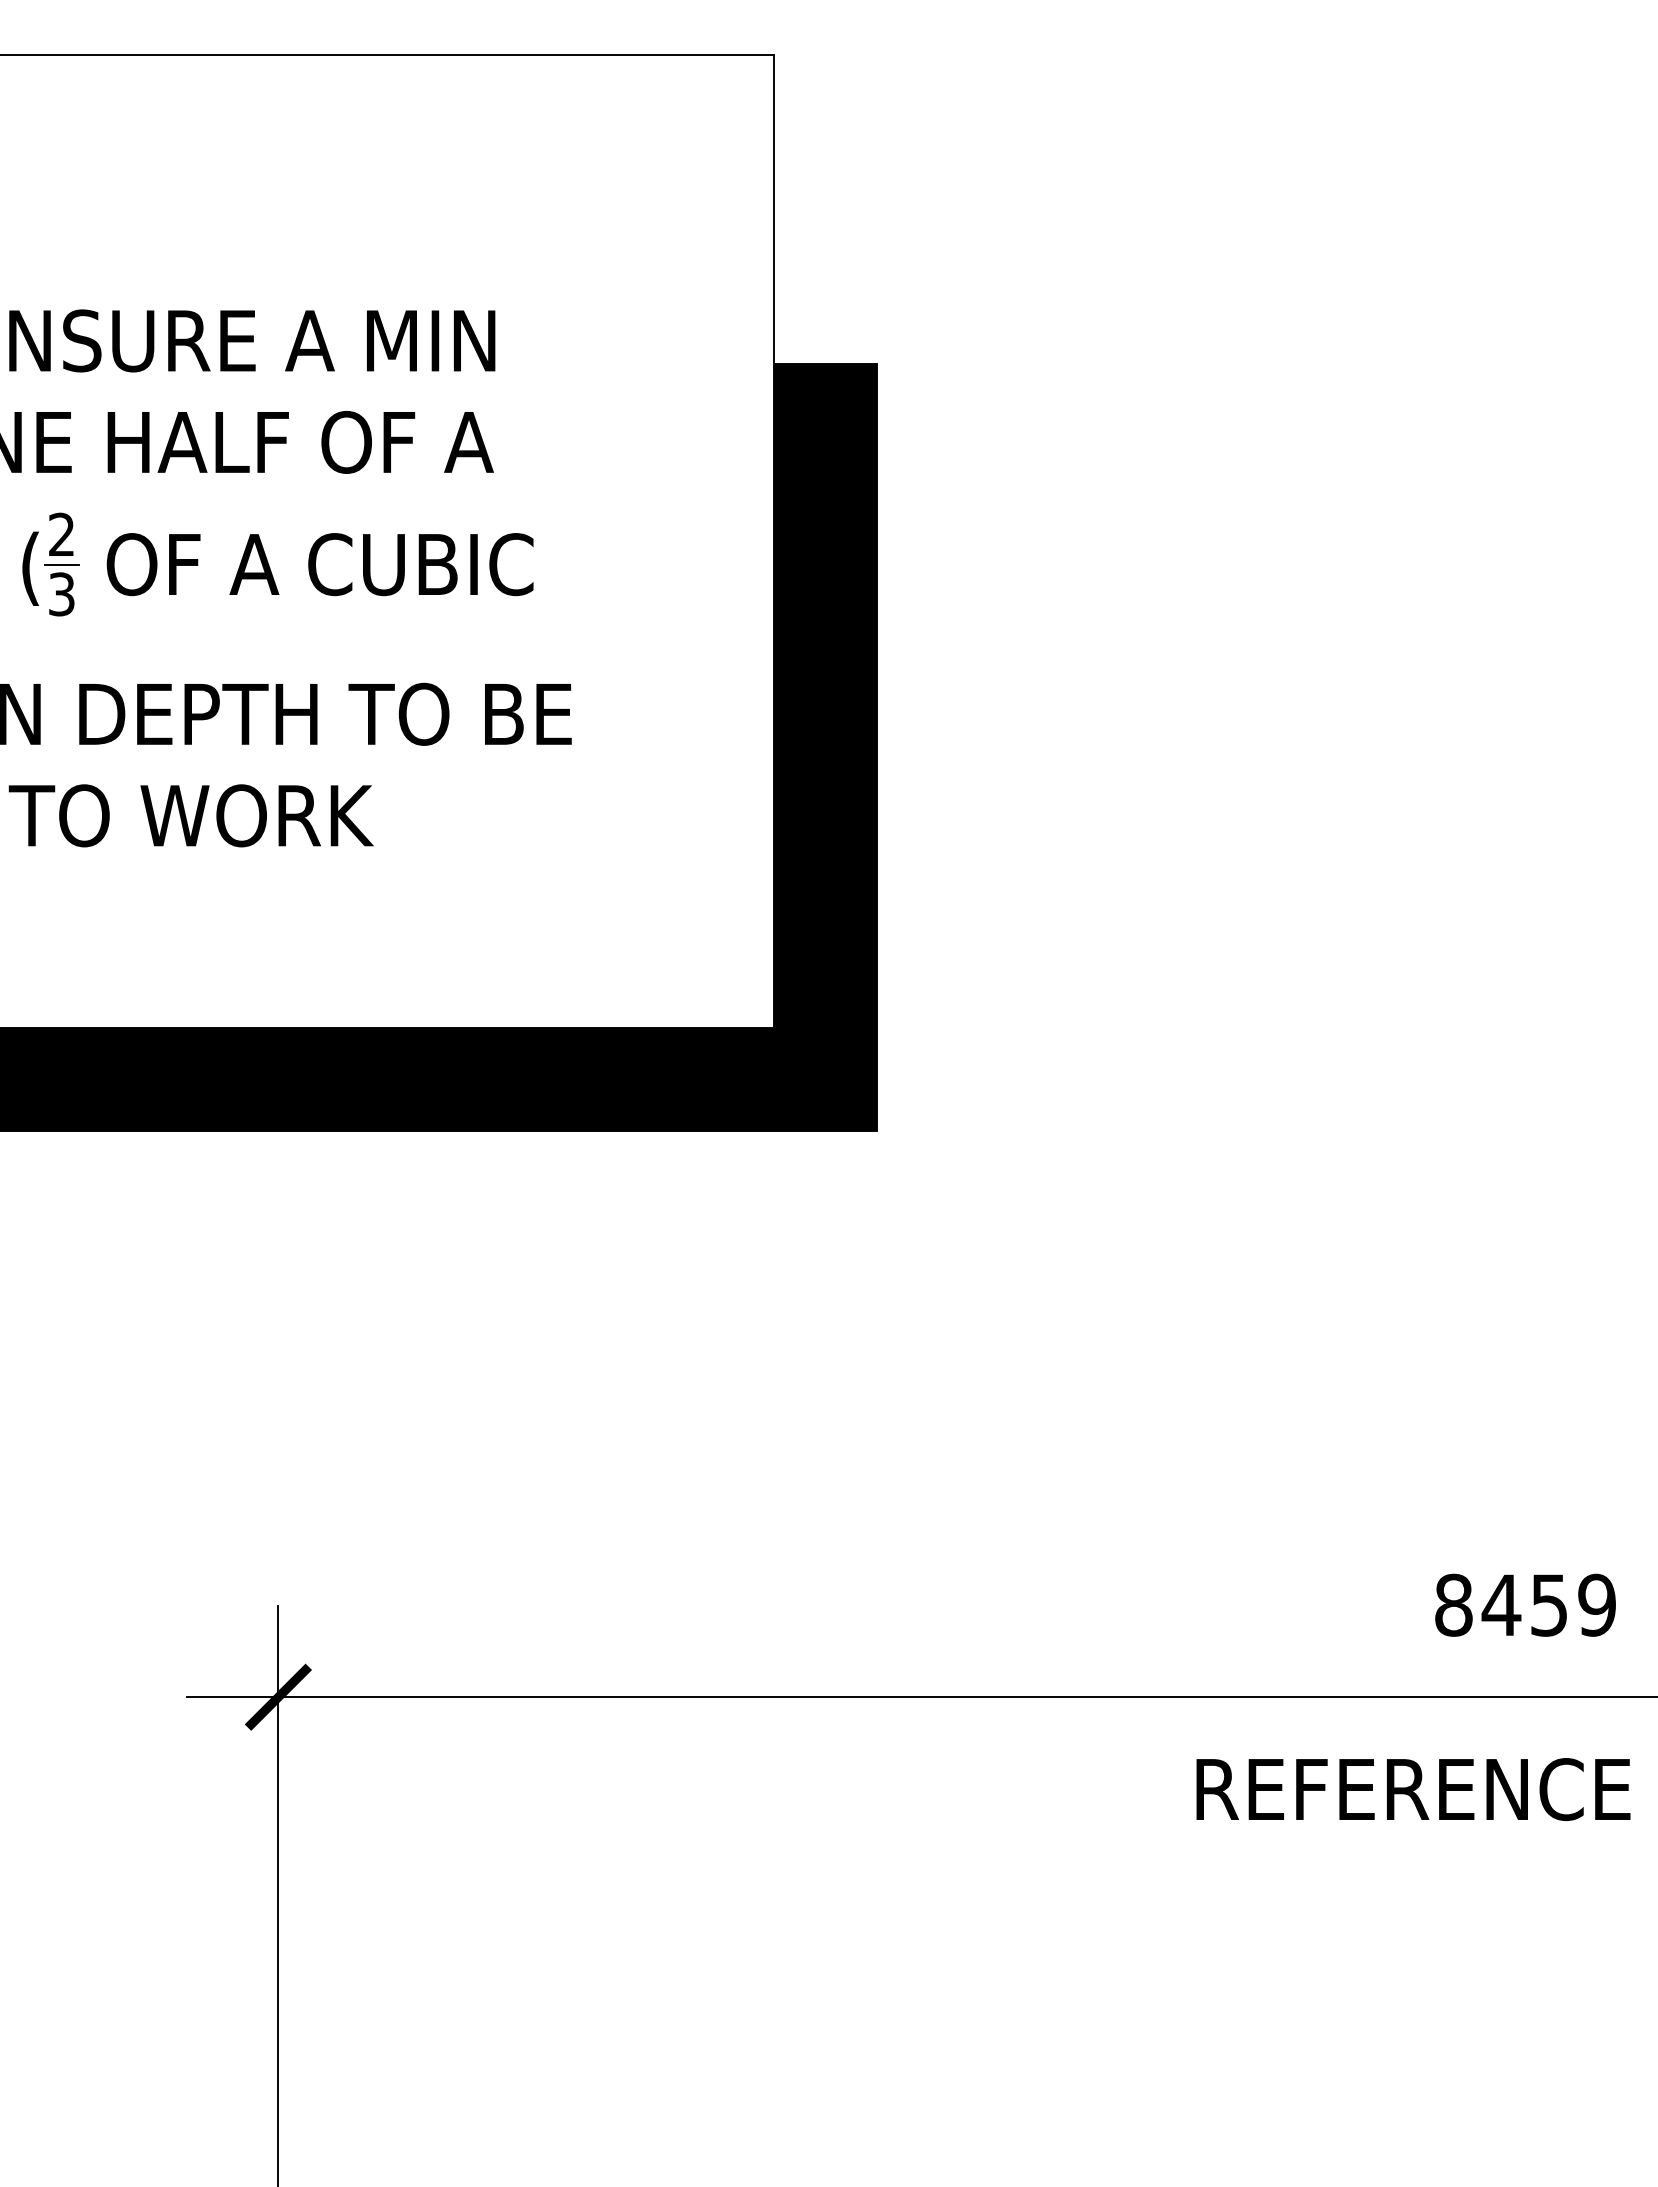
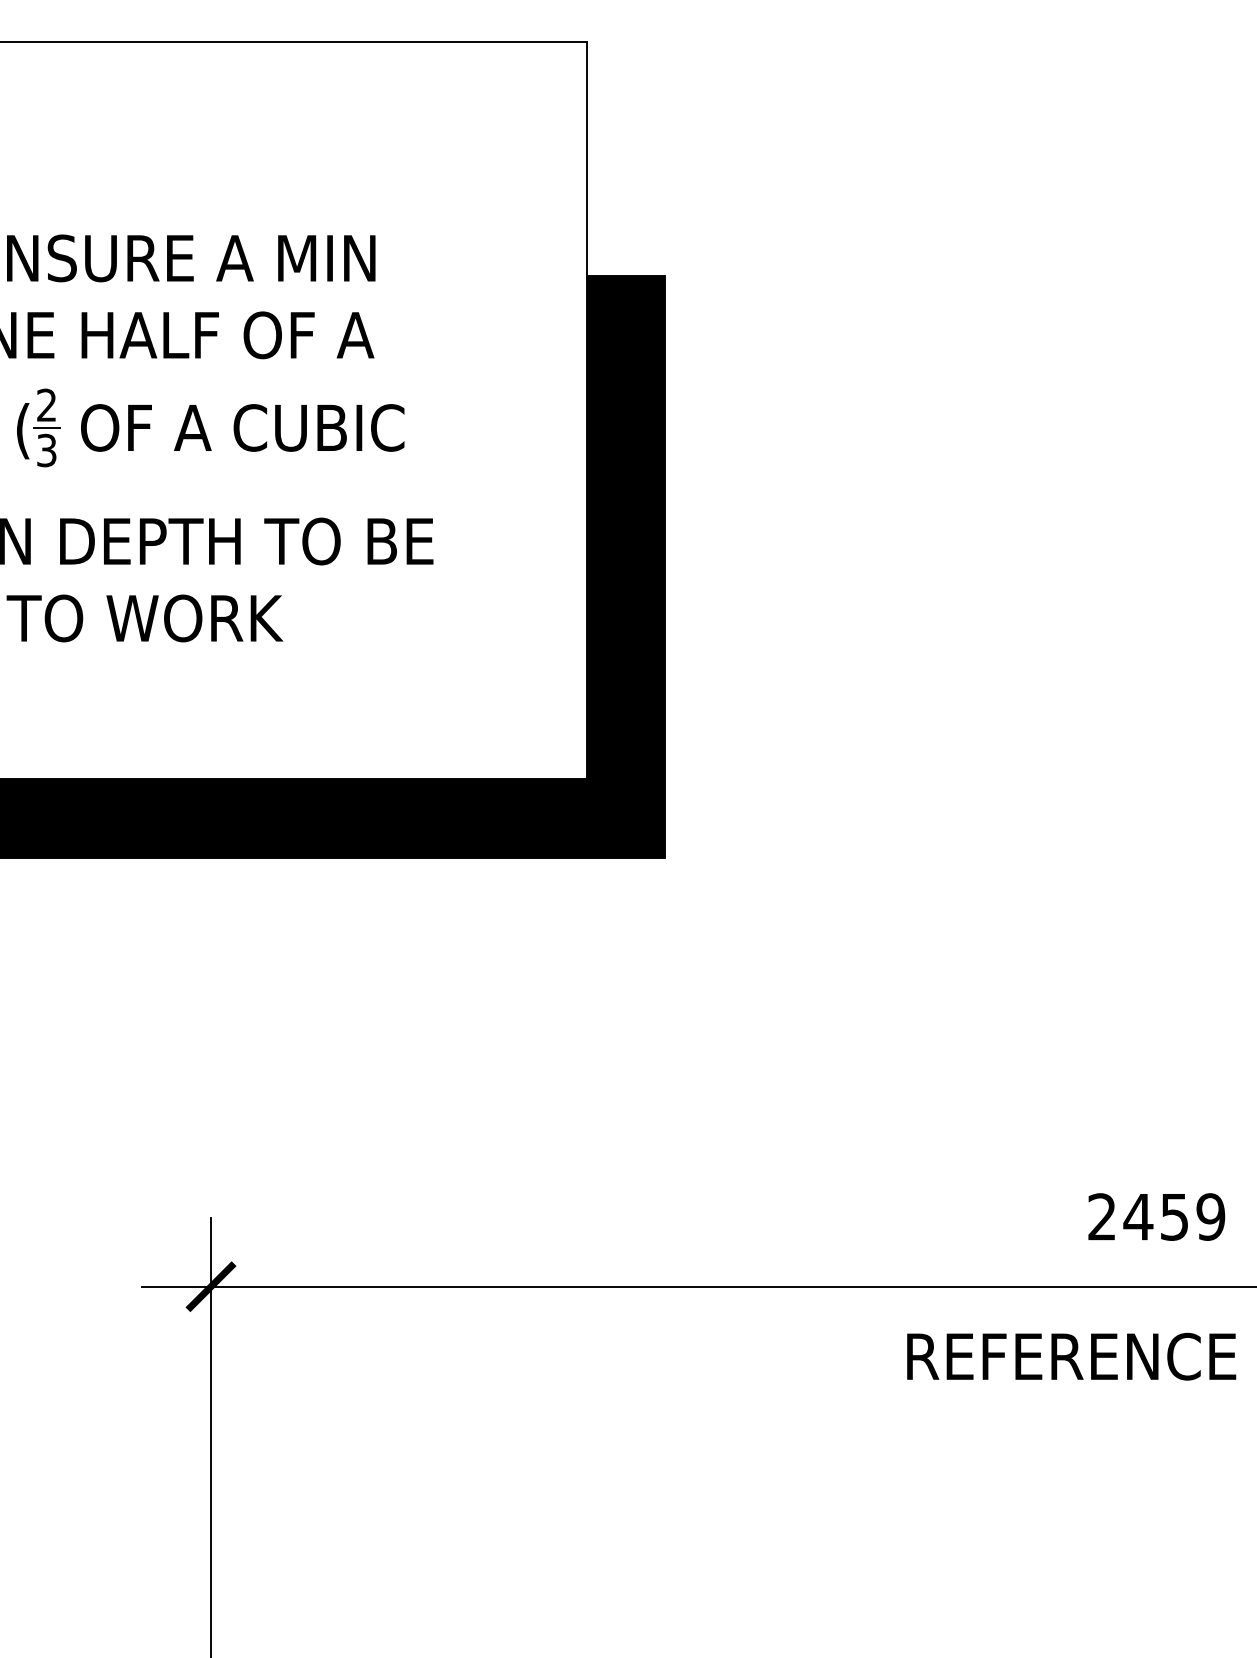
text: (1453, 1604) -> (1101, 1216), 8459 -> 2459

